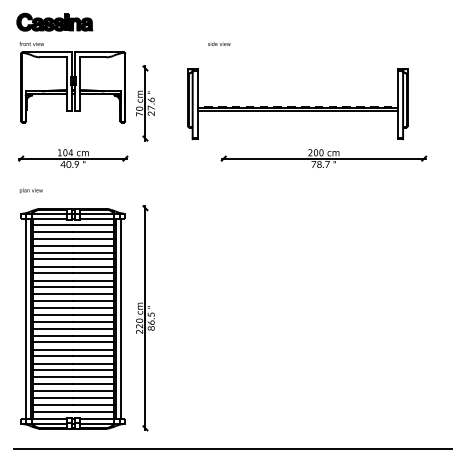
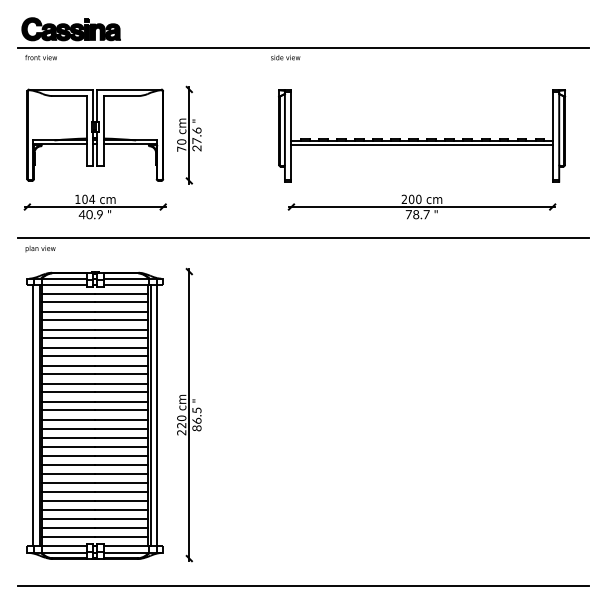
line: (233, 37) -> (303, 48), added
part: (72, 86) -> (94, 134), moved
part: (298, 103) -> (422, 135), moved
line: (233, 182) -> (303, 238), added

